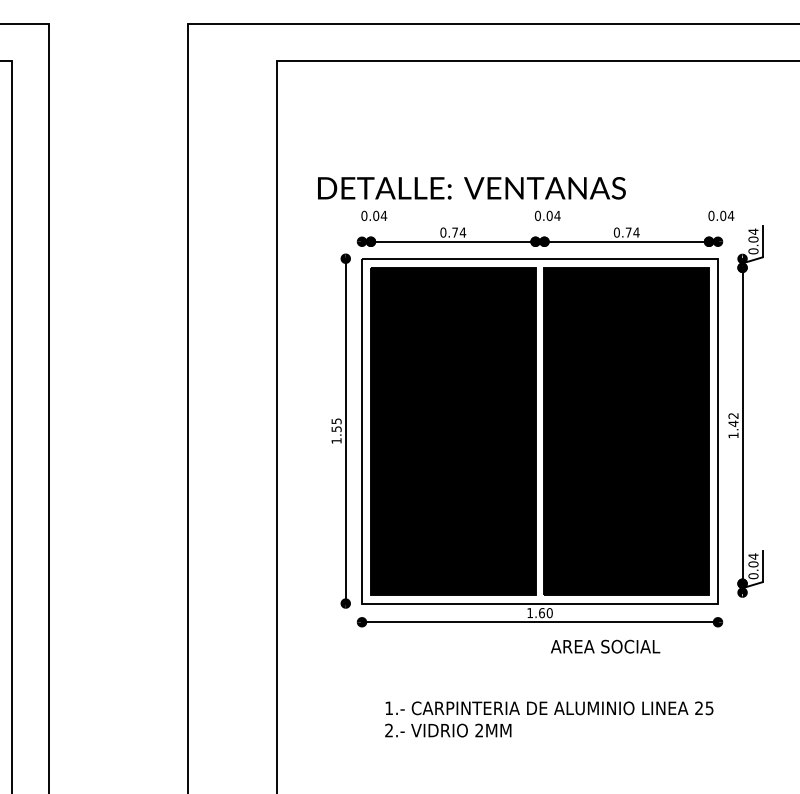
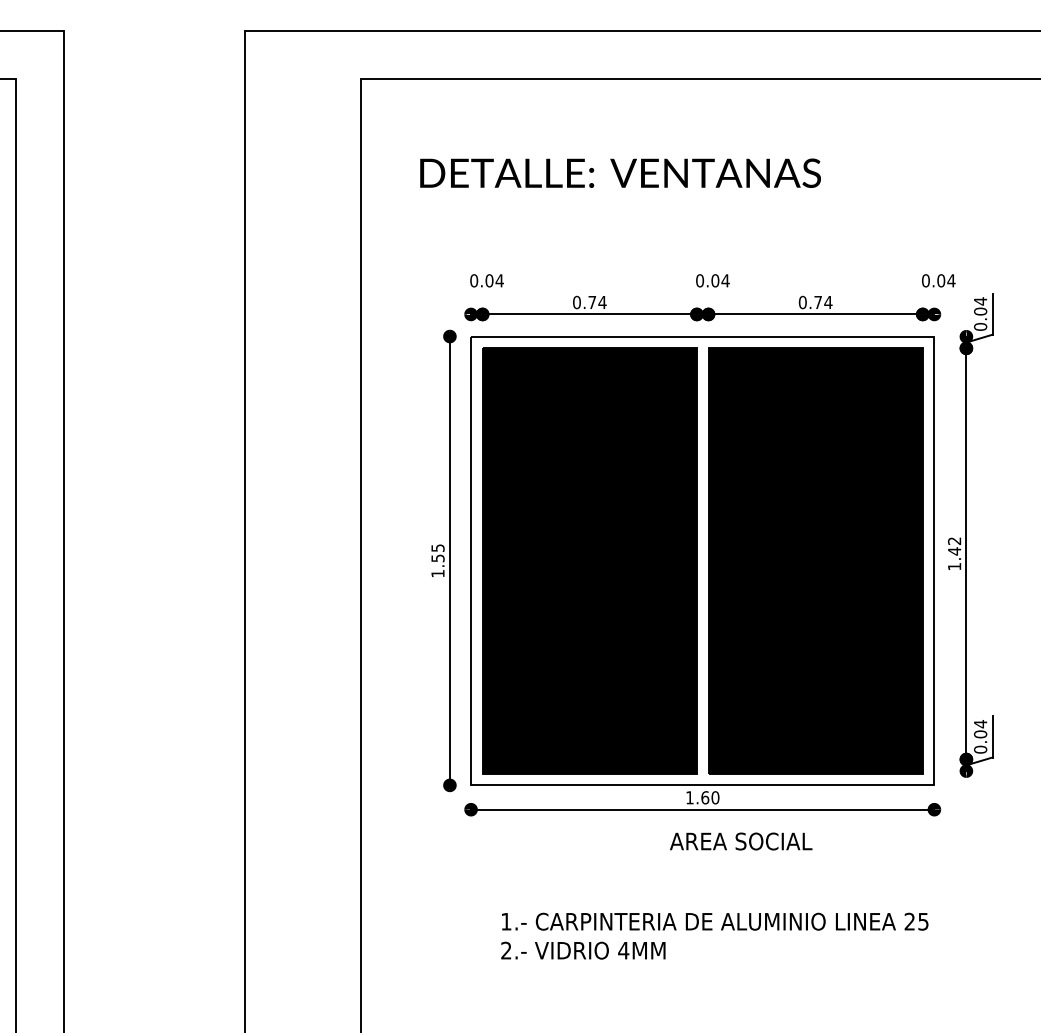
text: (471, 188) -> (620, 173), moved
text: (605, 646) -> (741, 841), moved
text: (479, 730) -> (623, 950), 2MM -> 4MM

